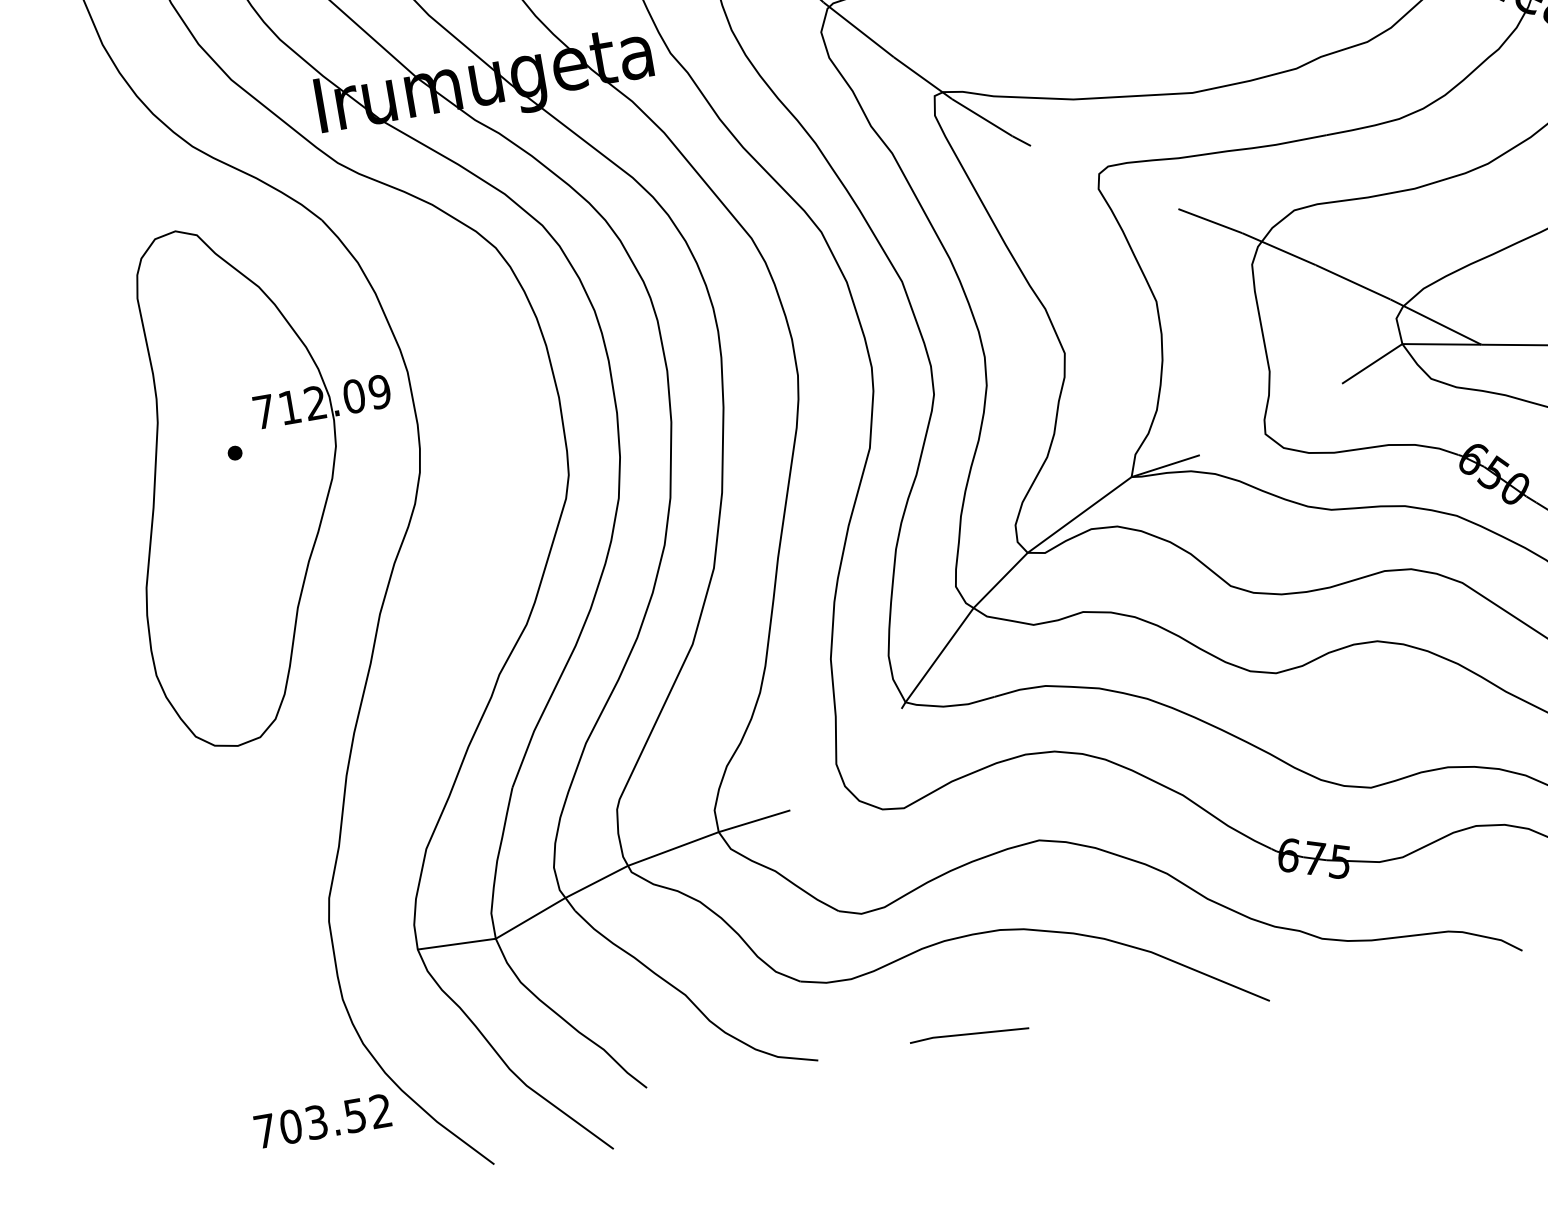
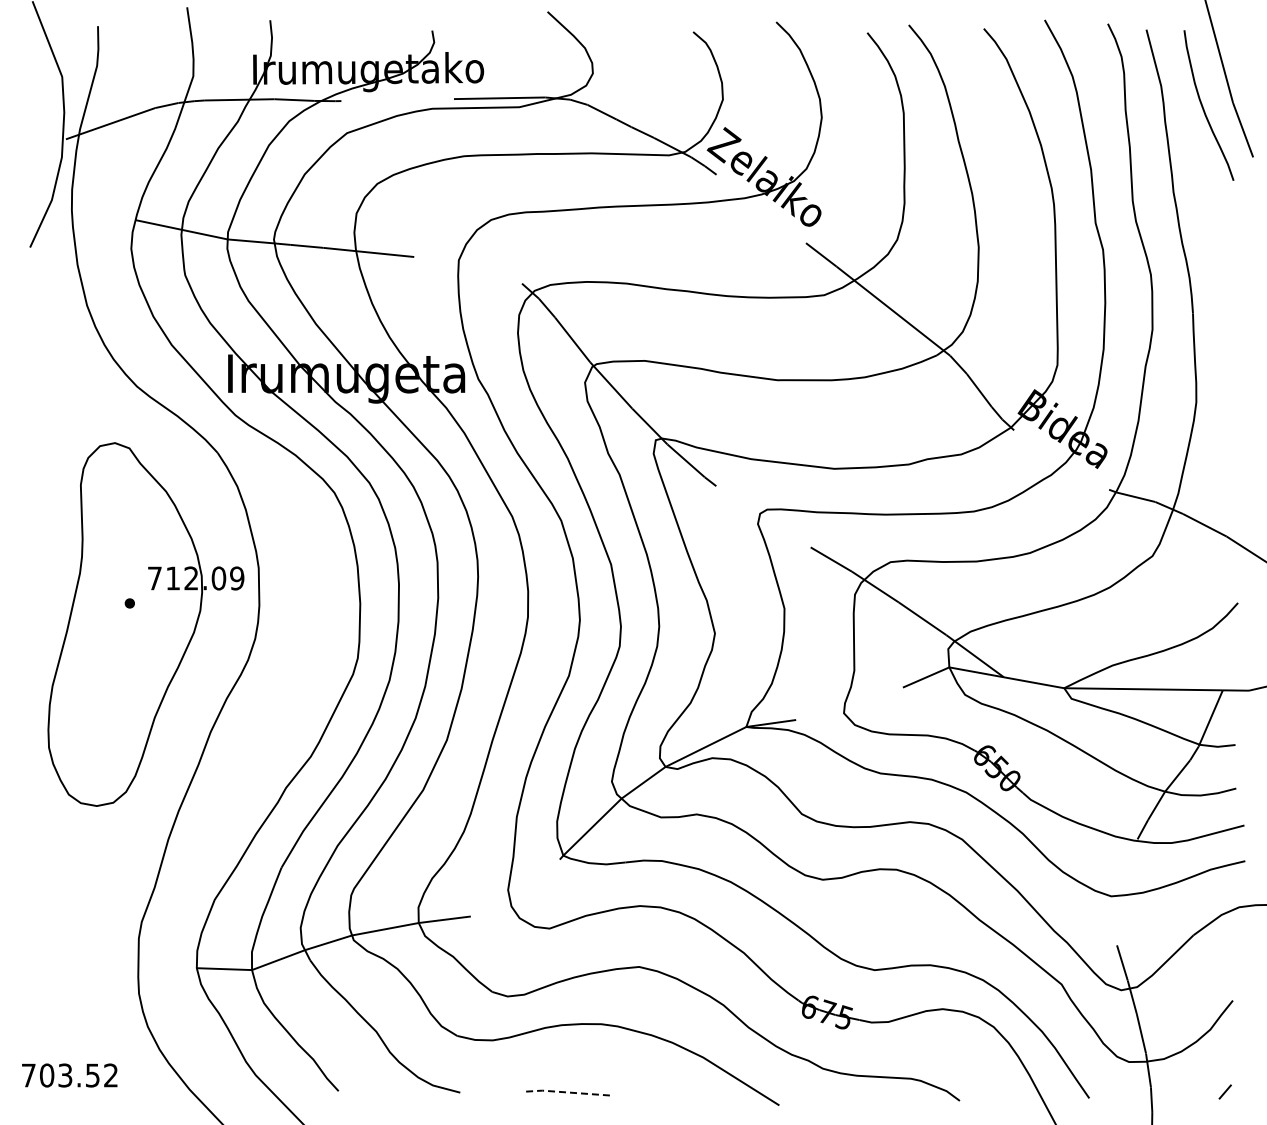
line: (968, 1034) -> (567, 1092), solid -> dashed
text: (322, 1121) -> (69, 1075), moved

